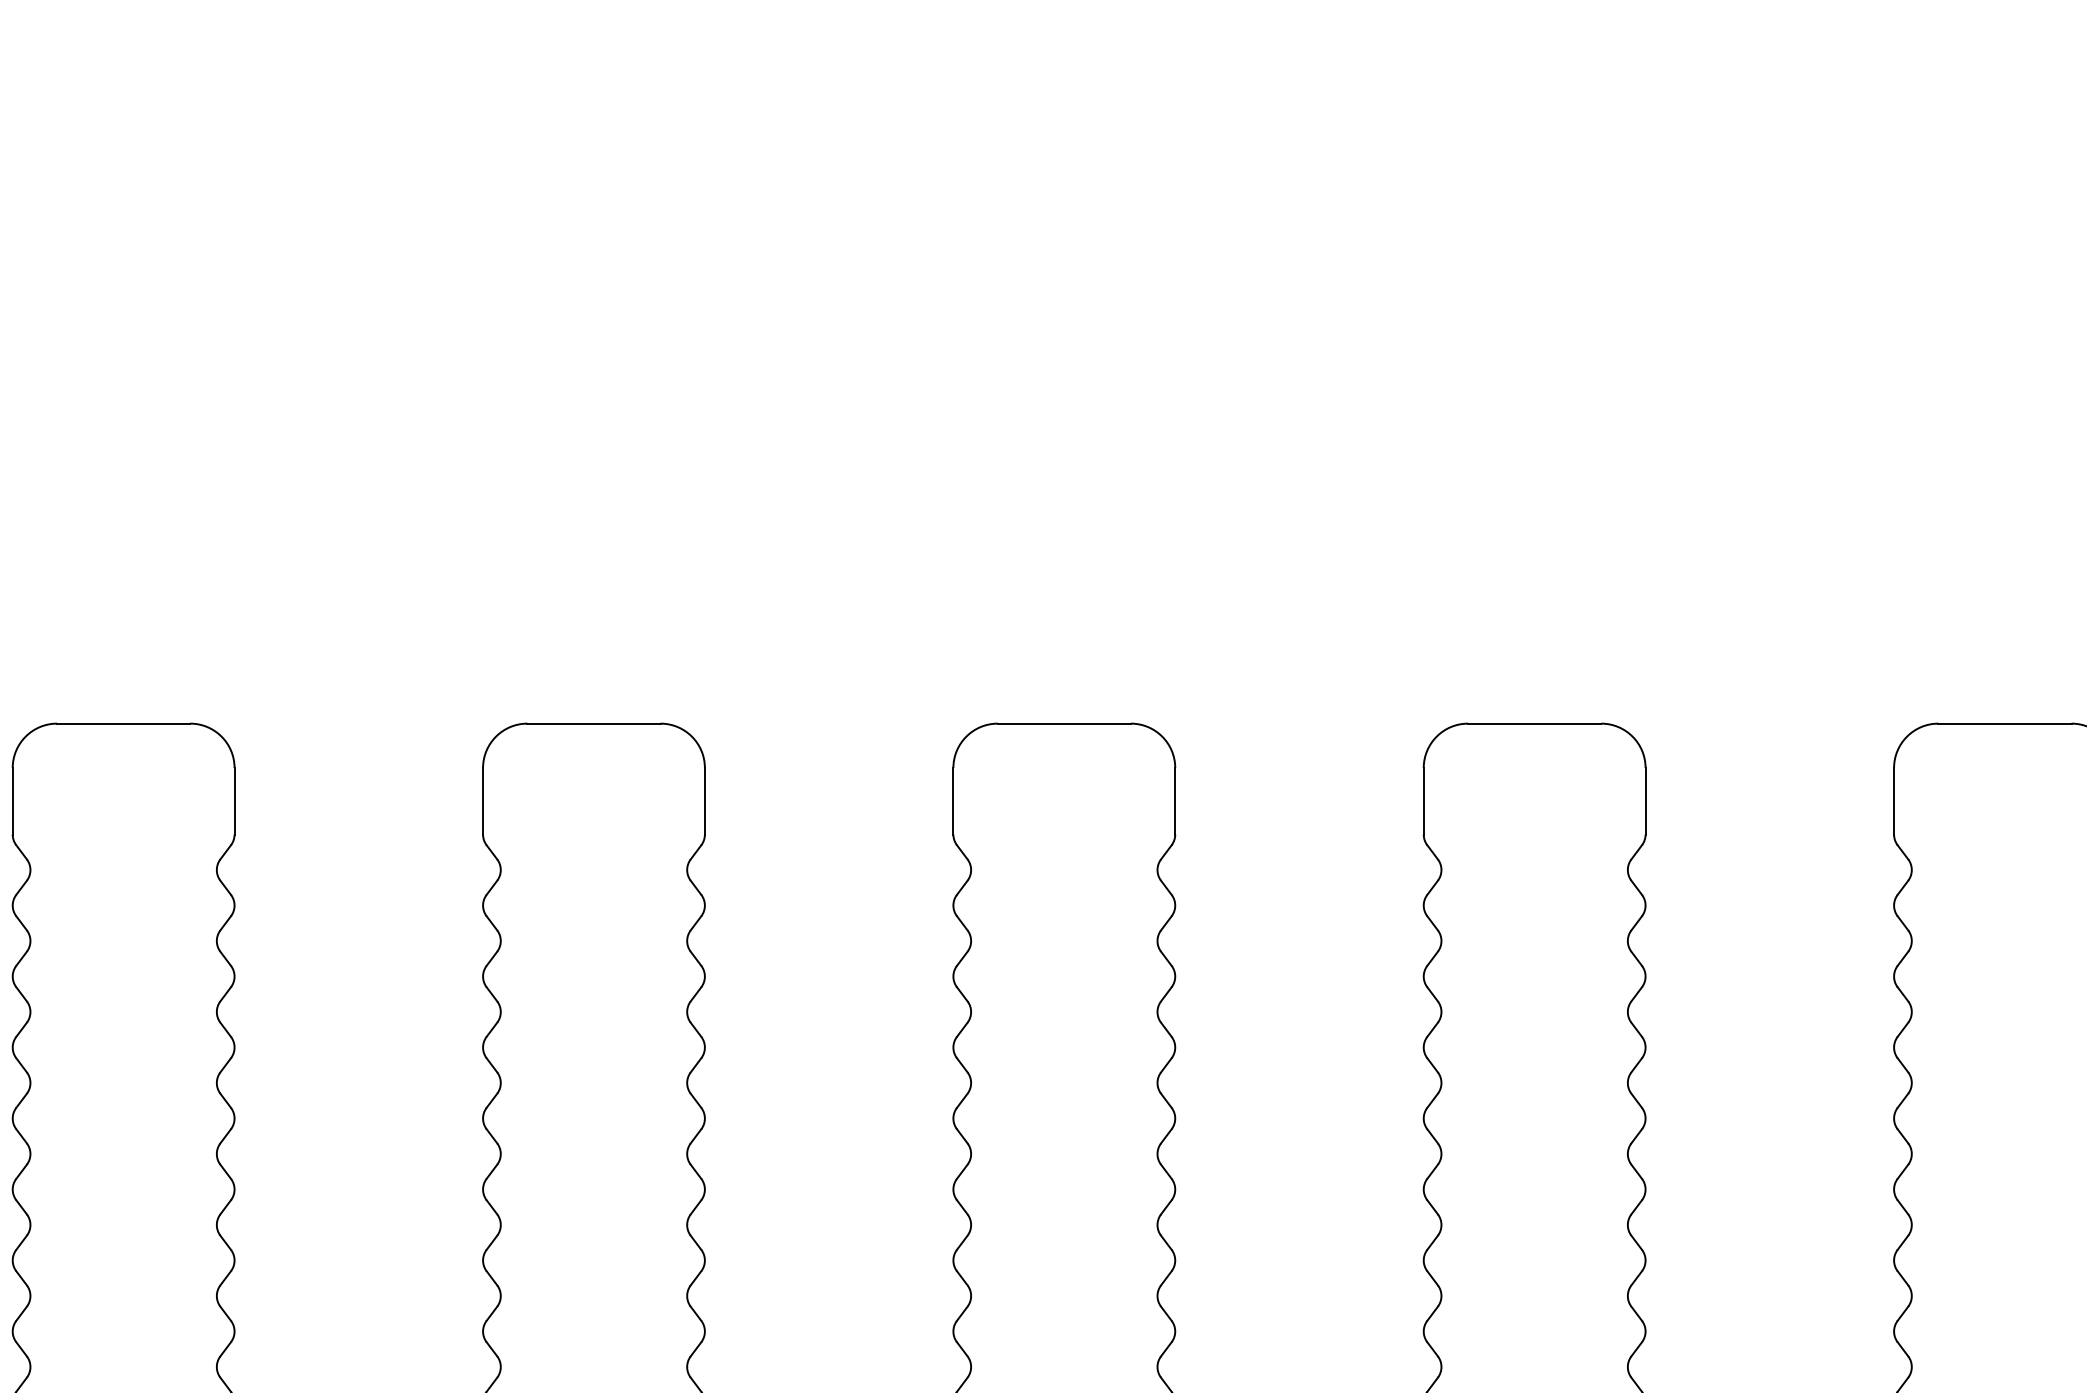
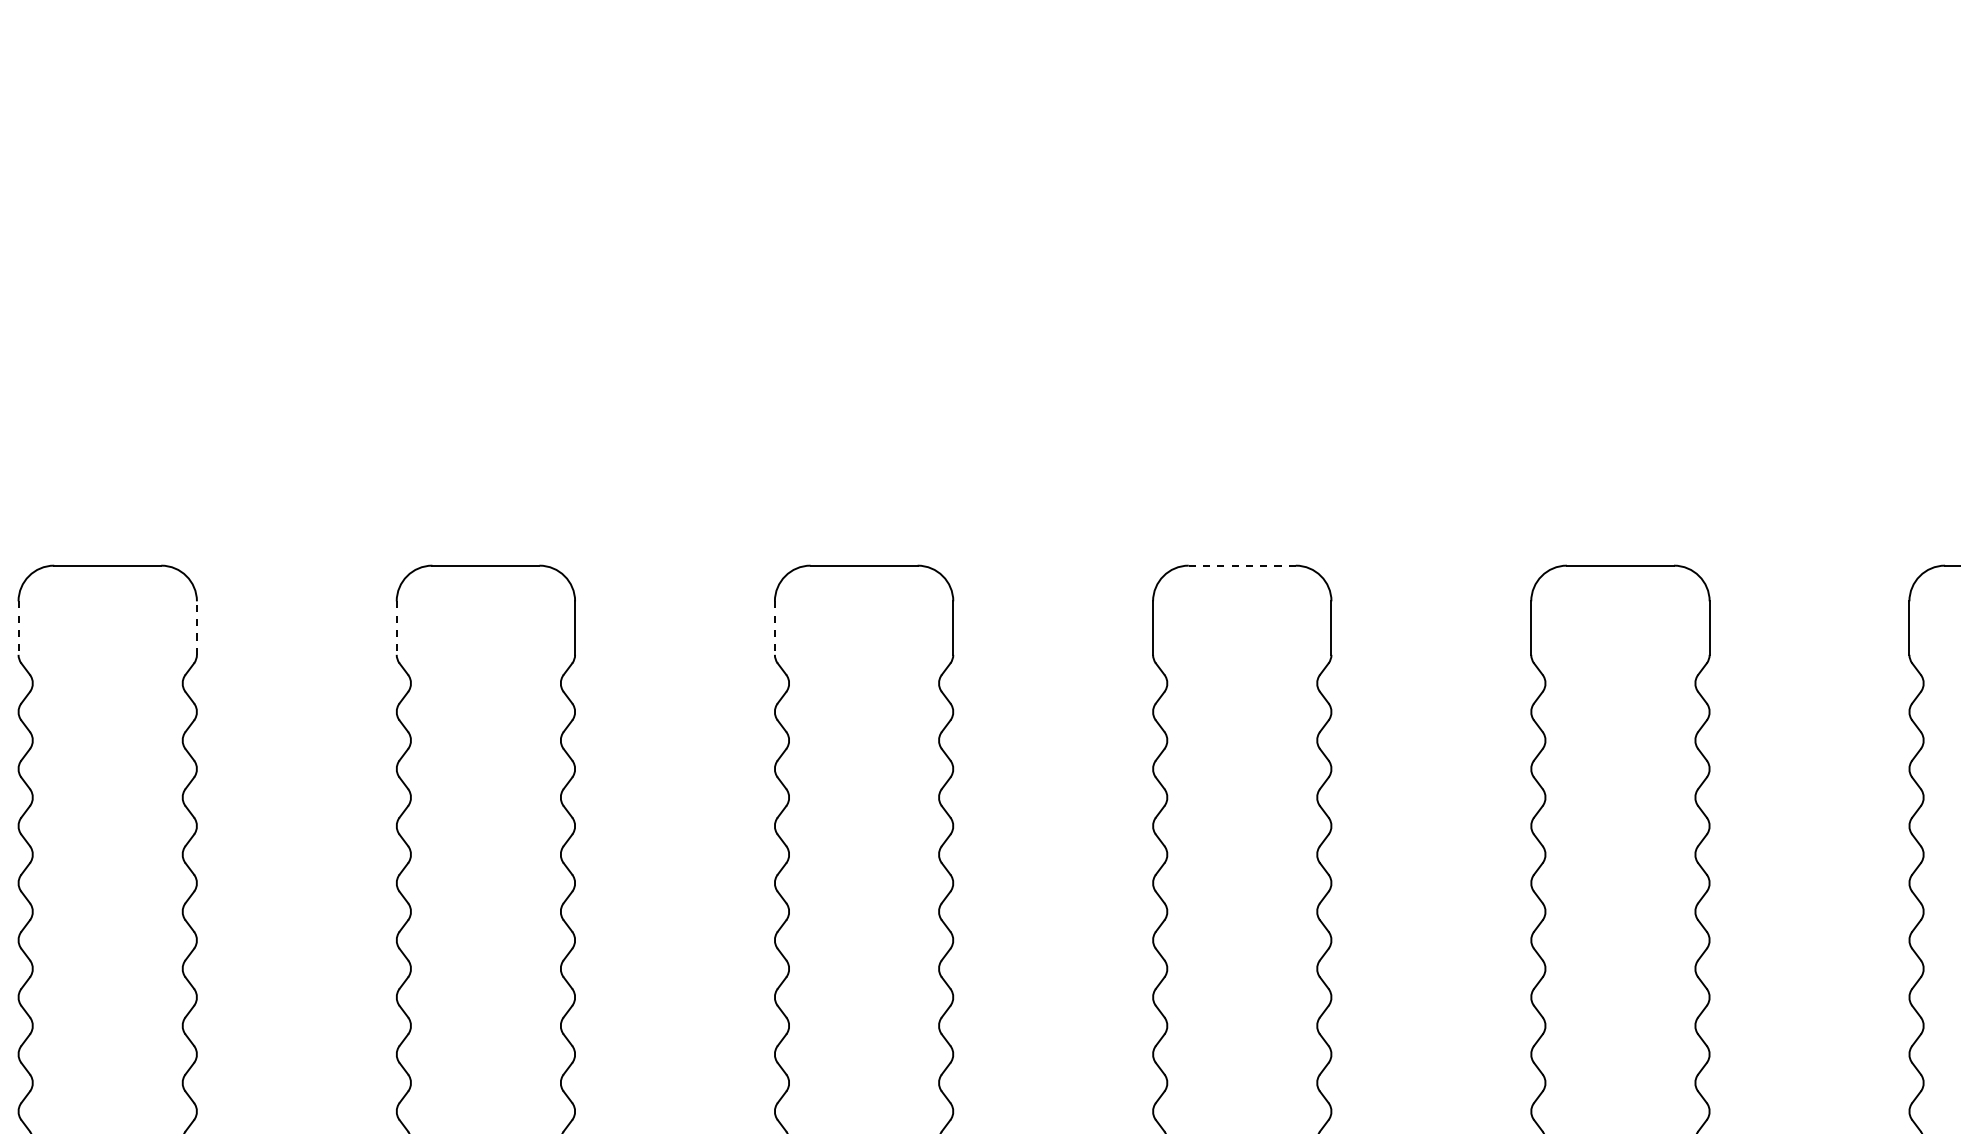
line: (1534, 723) -> (1242, 565), solid -> dashed
line: (12, 801) -> (18, 628), solid -> dashed
line: (234, 801) -> (196, 628), solid -> dashed
line: (482, 801) -> (396, 628), solid -> dashed
line: (952, 801) -> (774, 628), solid -> dashed

